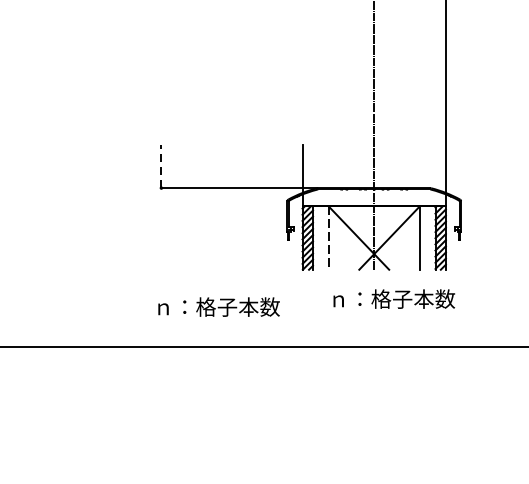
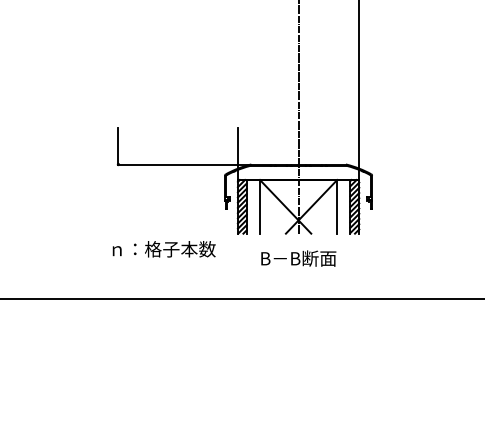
line: (161, 165) -> (118, 145), dashed -> solid
line: (329, 237) -> (260, 206), dashed -> solid
text: (391, 299) -> (313, 258), ｎ：格子本数 -> B－B断面
text: (218, 307) -> (163, 249), moved

